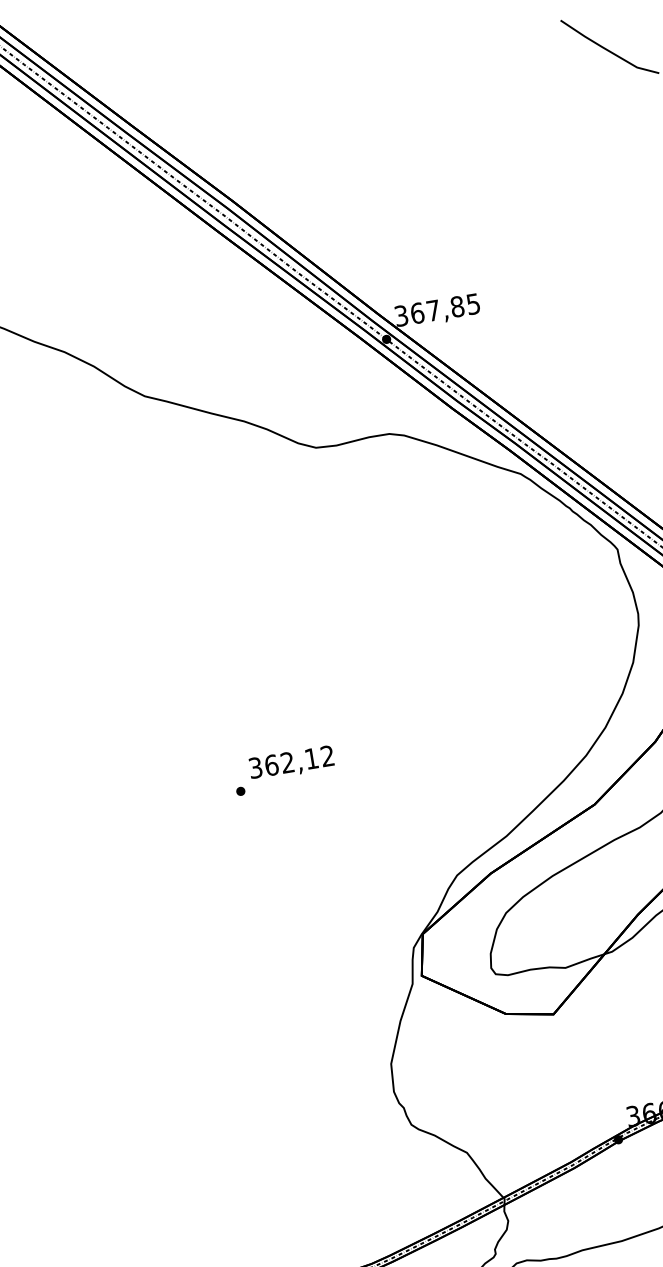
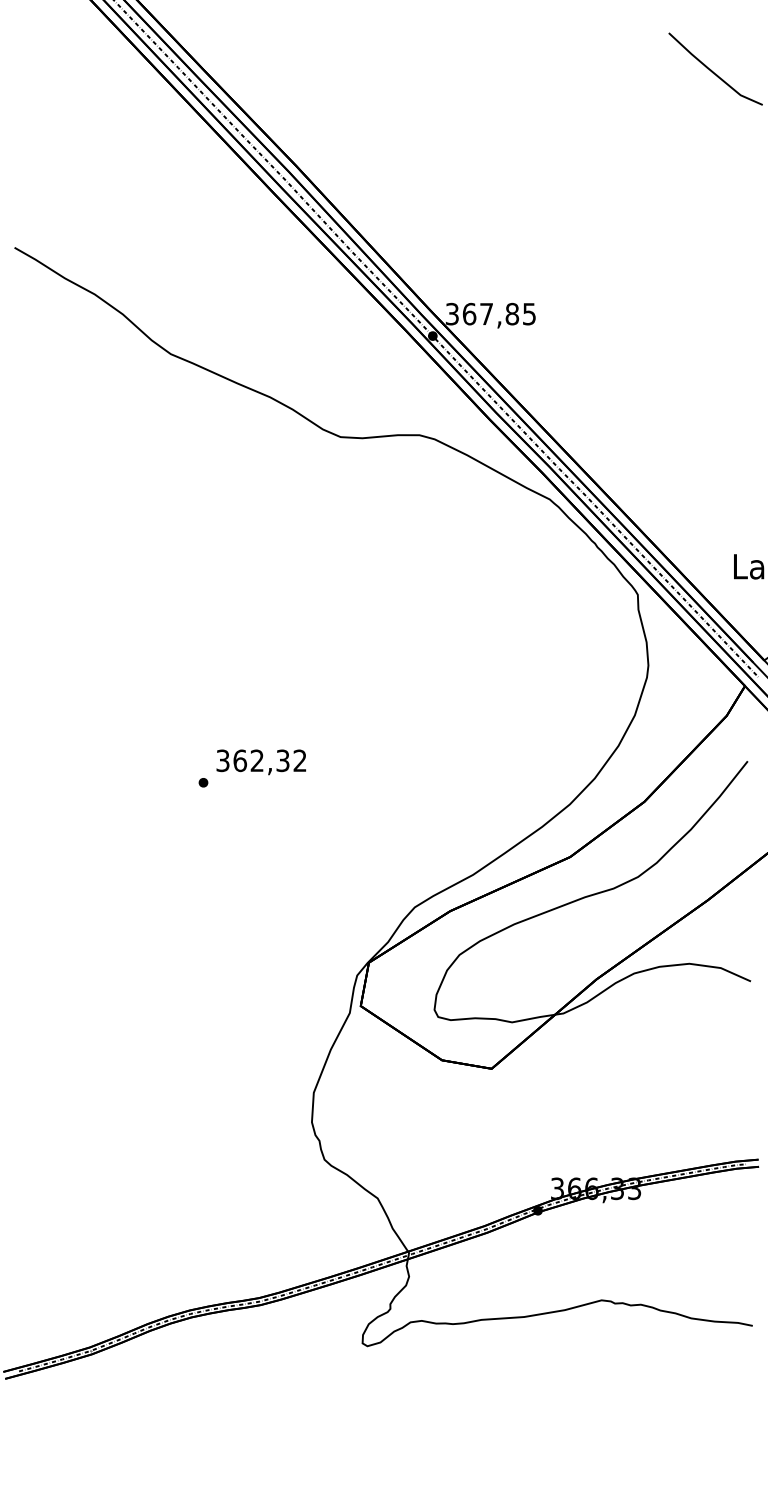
text: (311, 758) -> (282, 760), 362,12 -> 362,32

